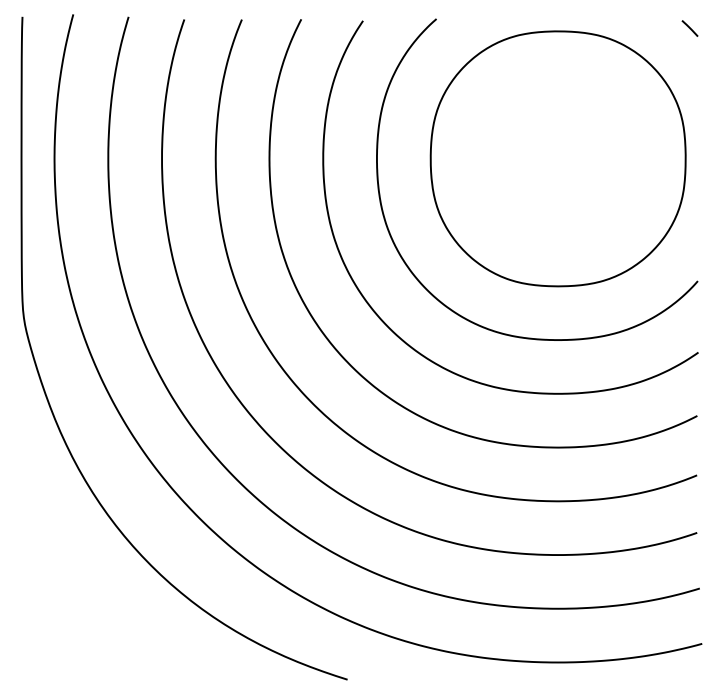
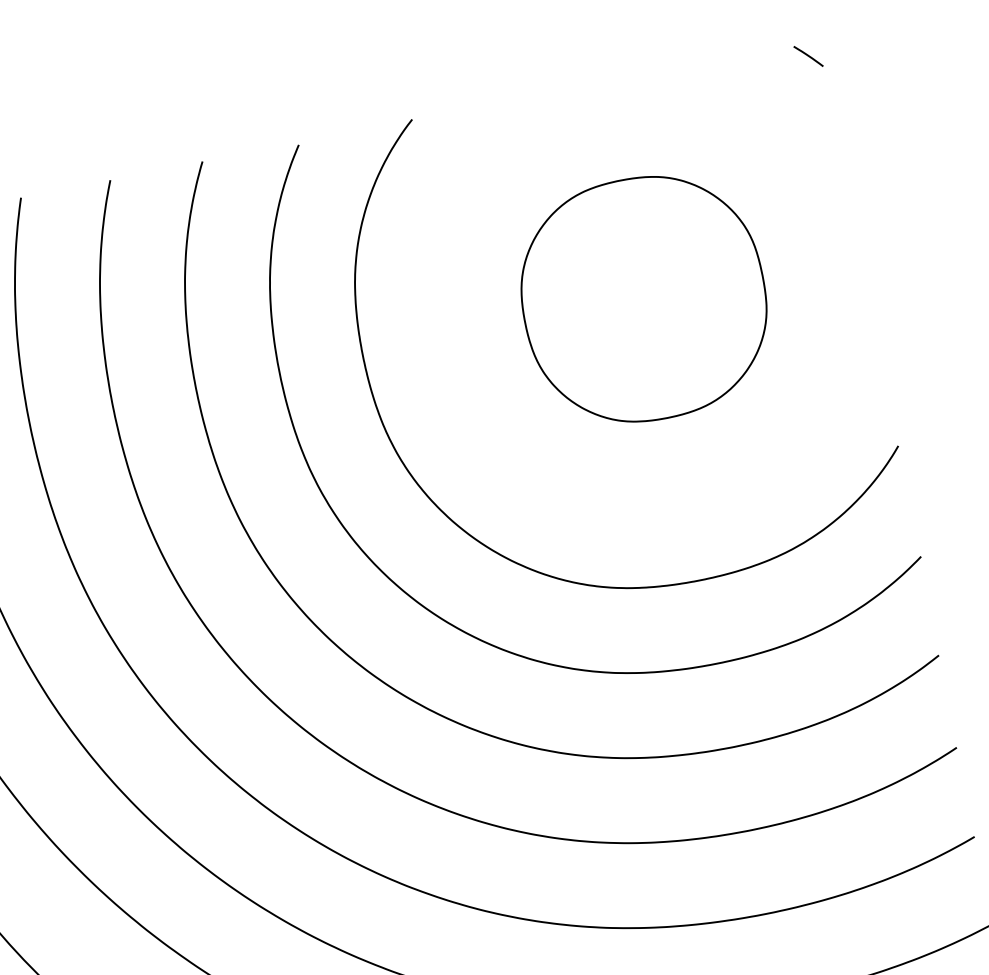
part: (557, 158) -> (642, 298), size x0.6

